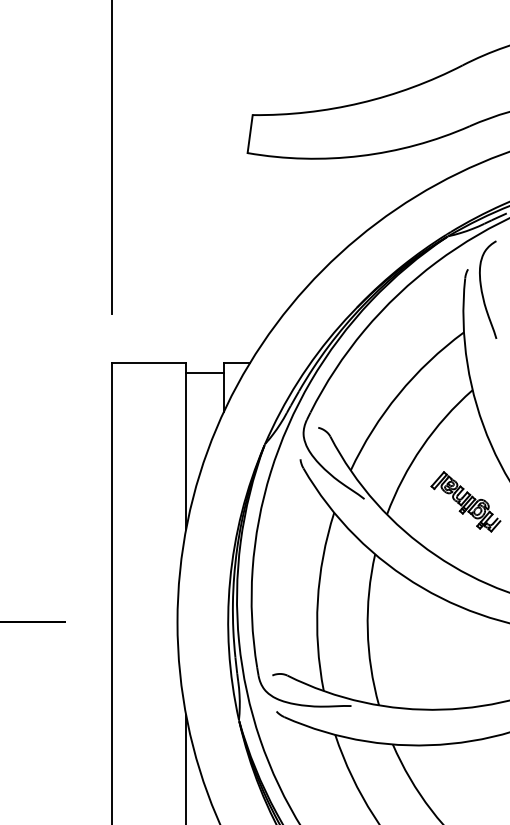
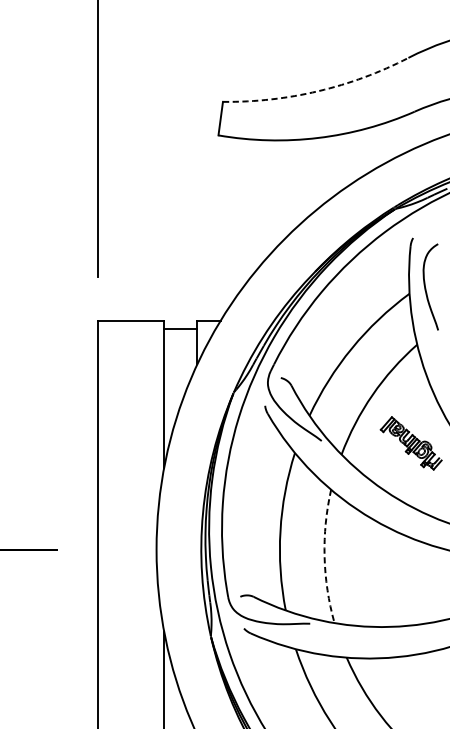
arc: (360, 103) -> (318, 91), solid -> dashed
curve: (482, 289) -> (425, 286), moved
arc: (367, 630) -> (324, 557), solid -> dashed

